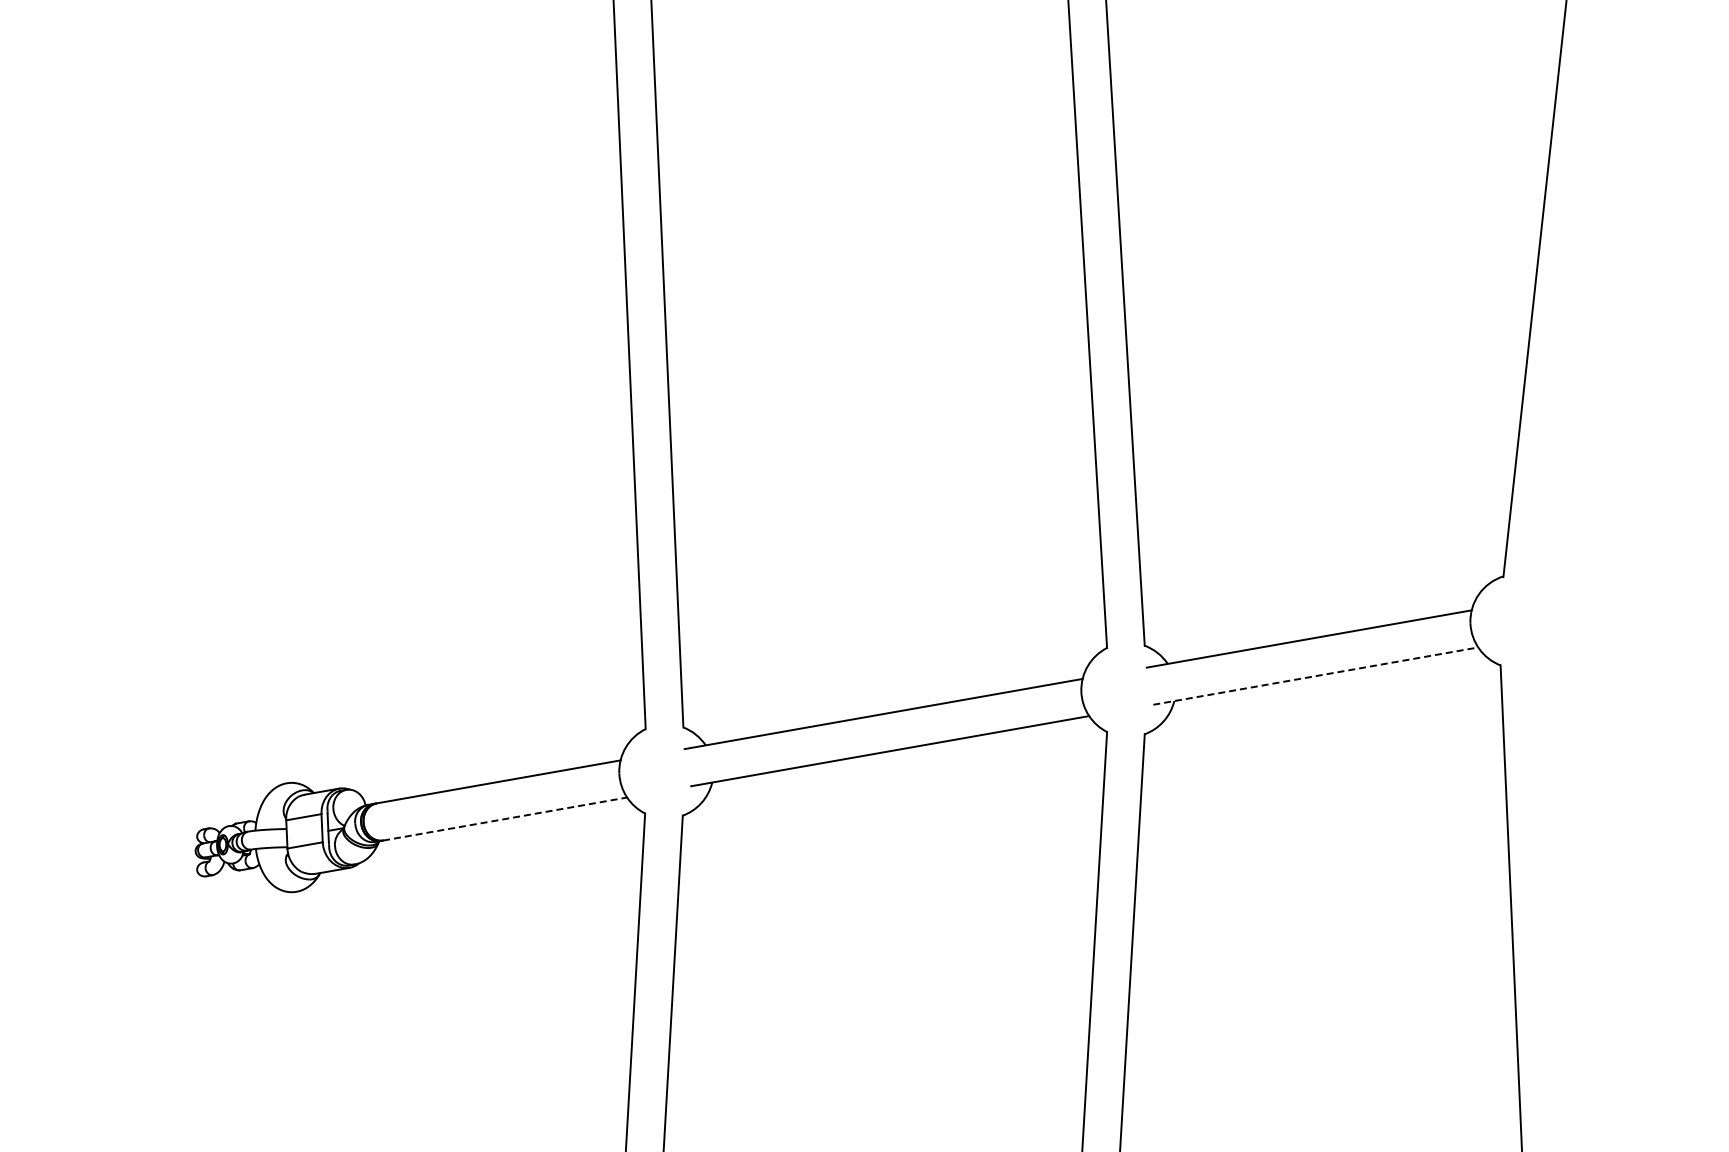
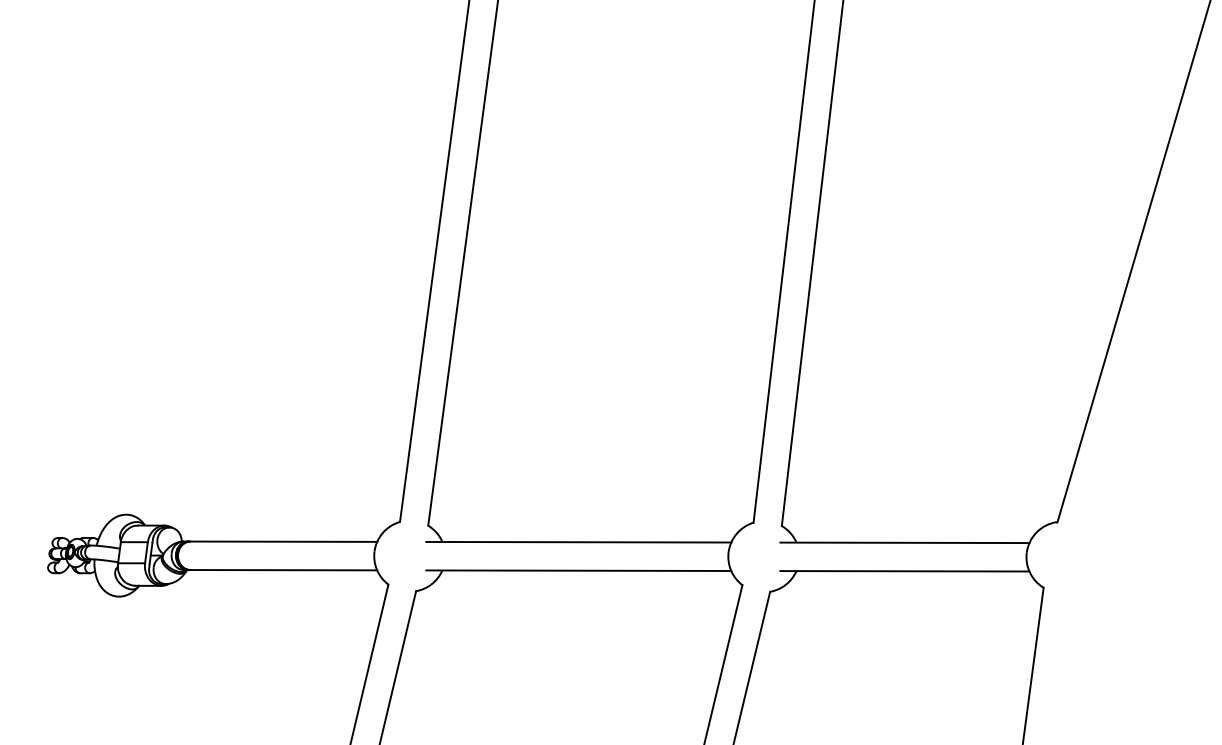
line: (1315, 676) -> (904, 571), dashed -> solid
line: (505, 819) -> (283, 570), dashed -> solid

